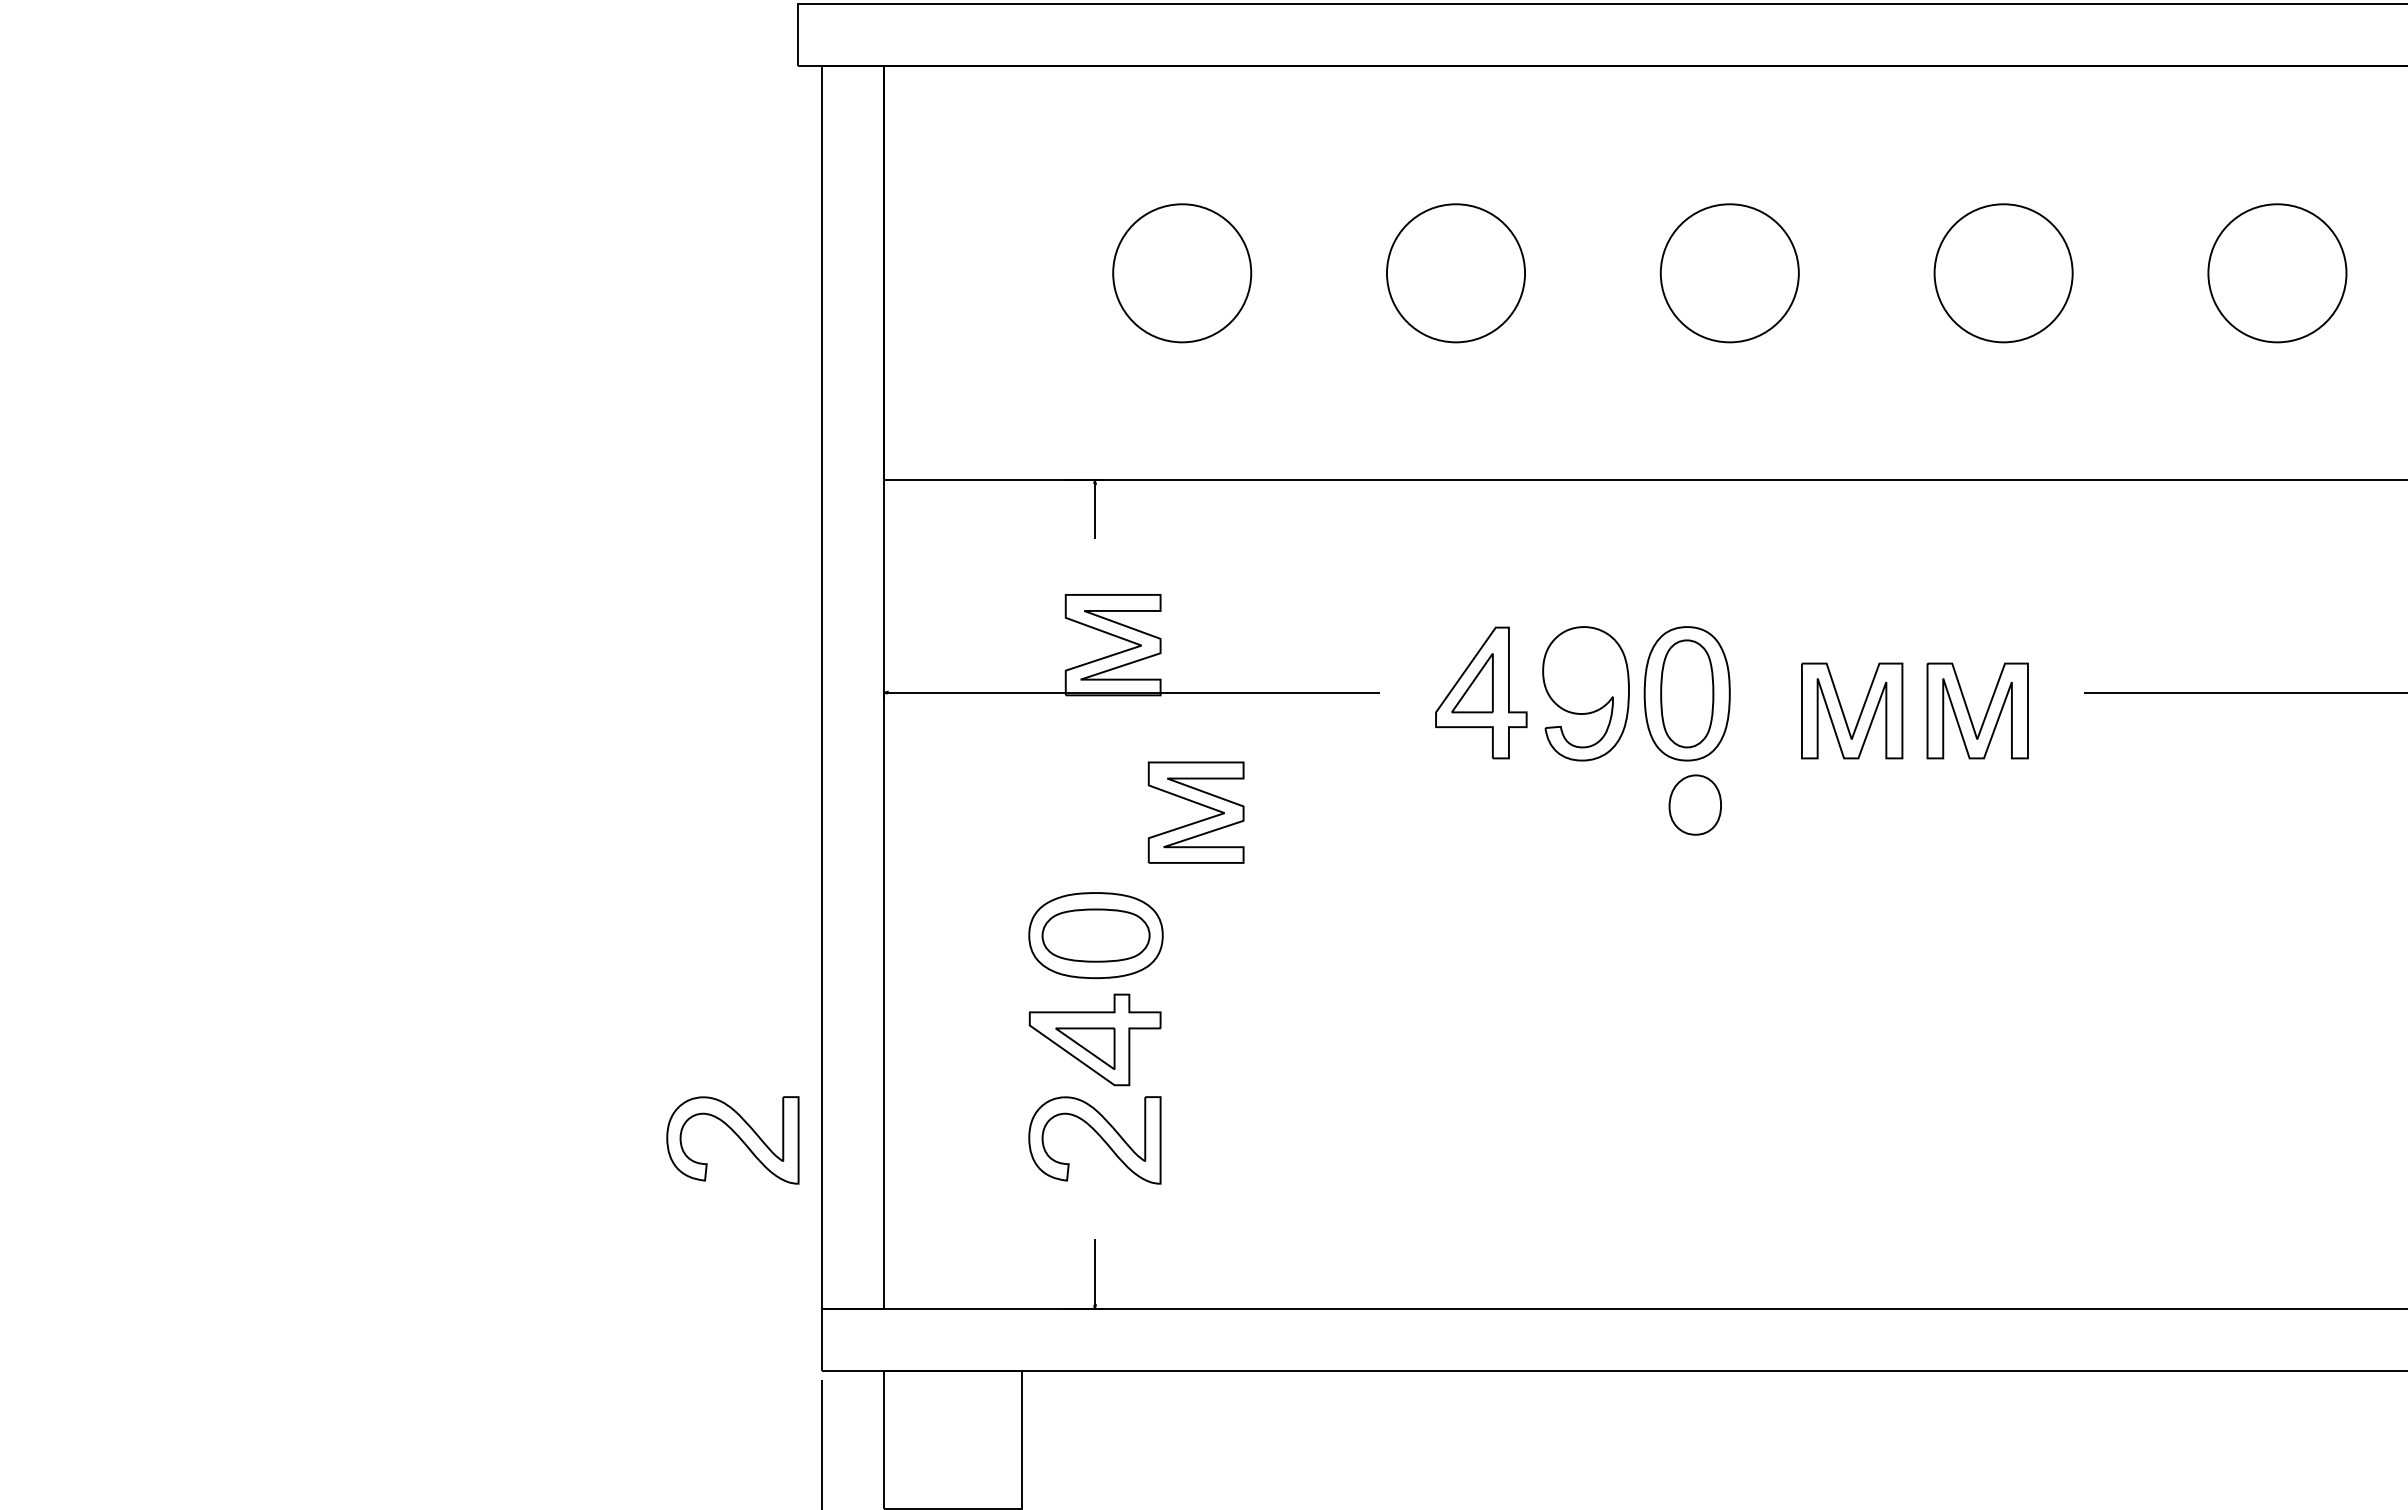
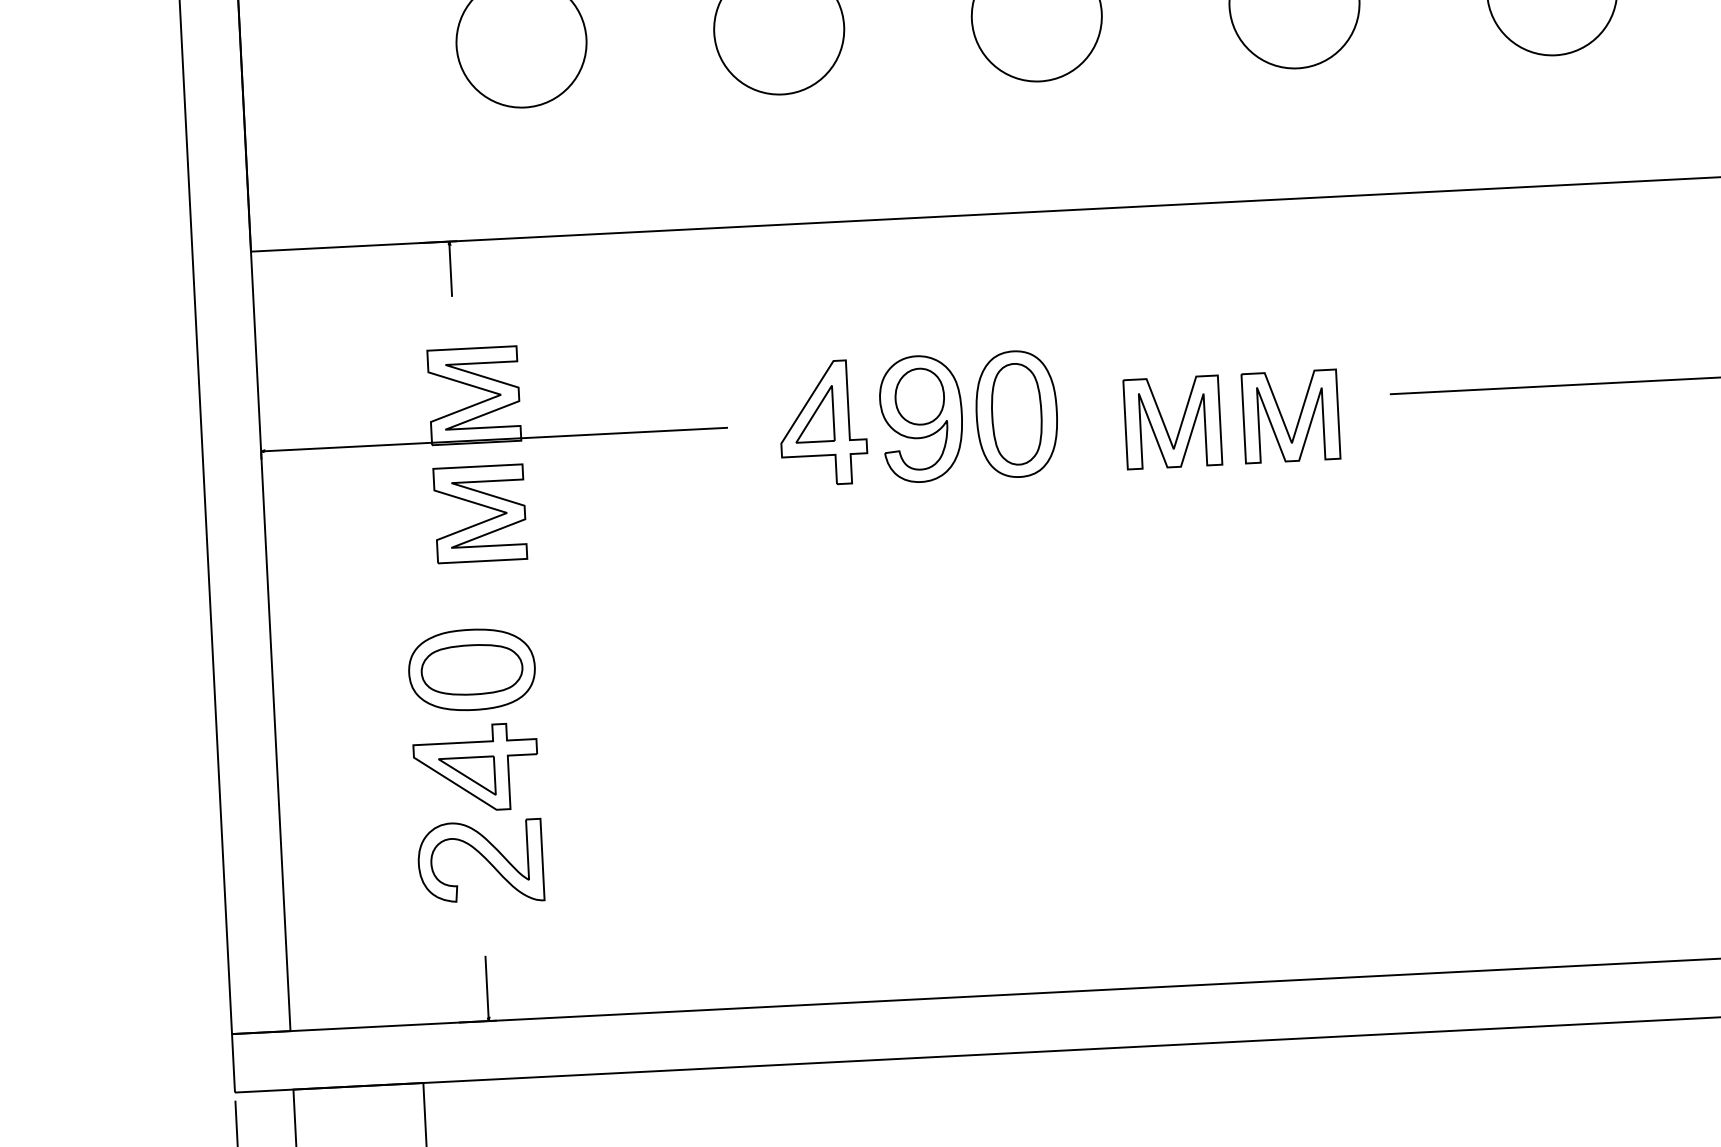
part: (1197, 804) -> (481, 506), moved
part: (1694, 804) -> (918, 396), moved
part: (736, 1135) -> (143, 875), removed

